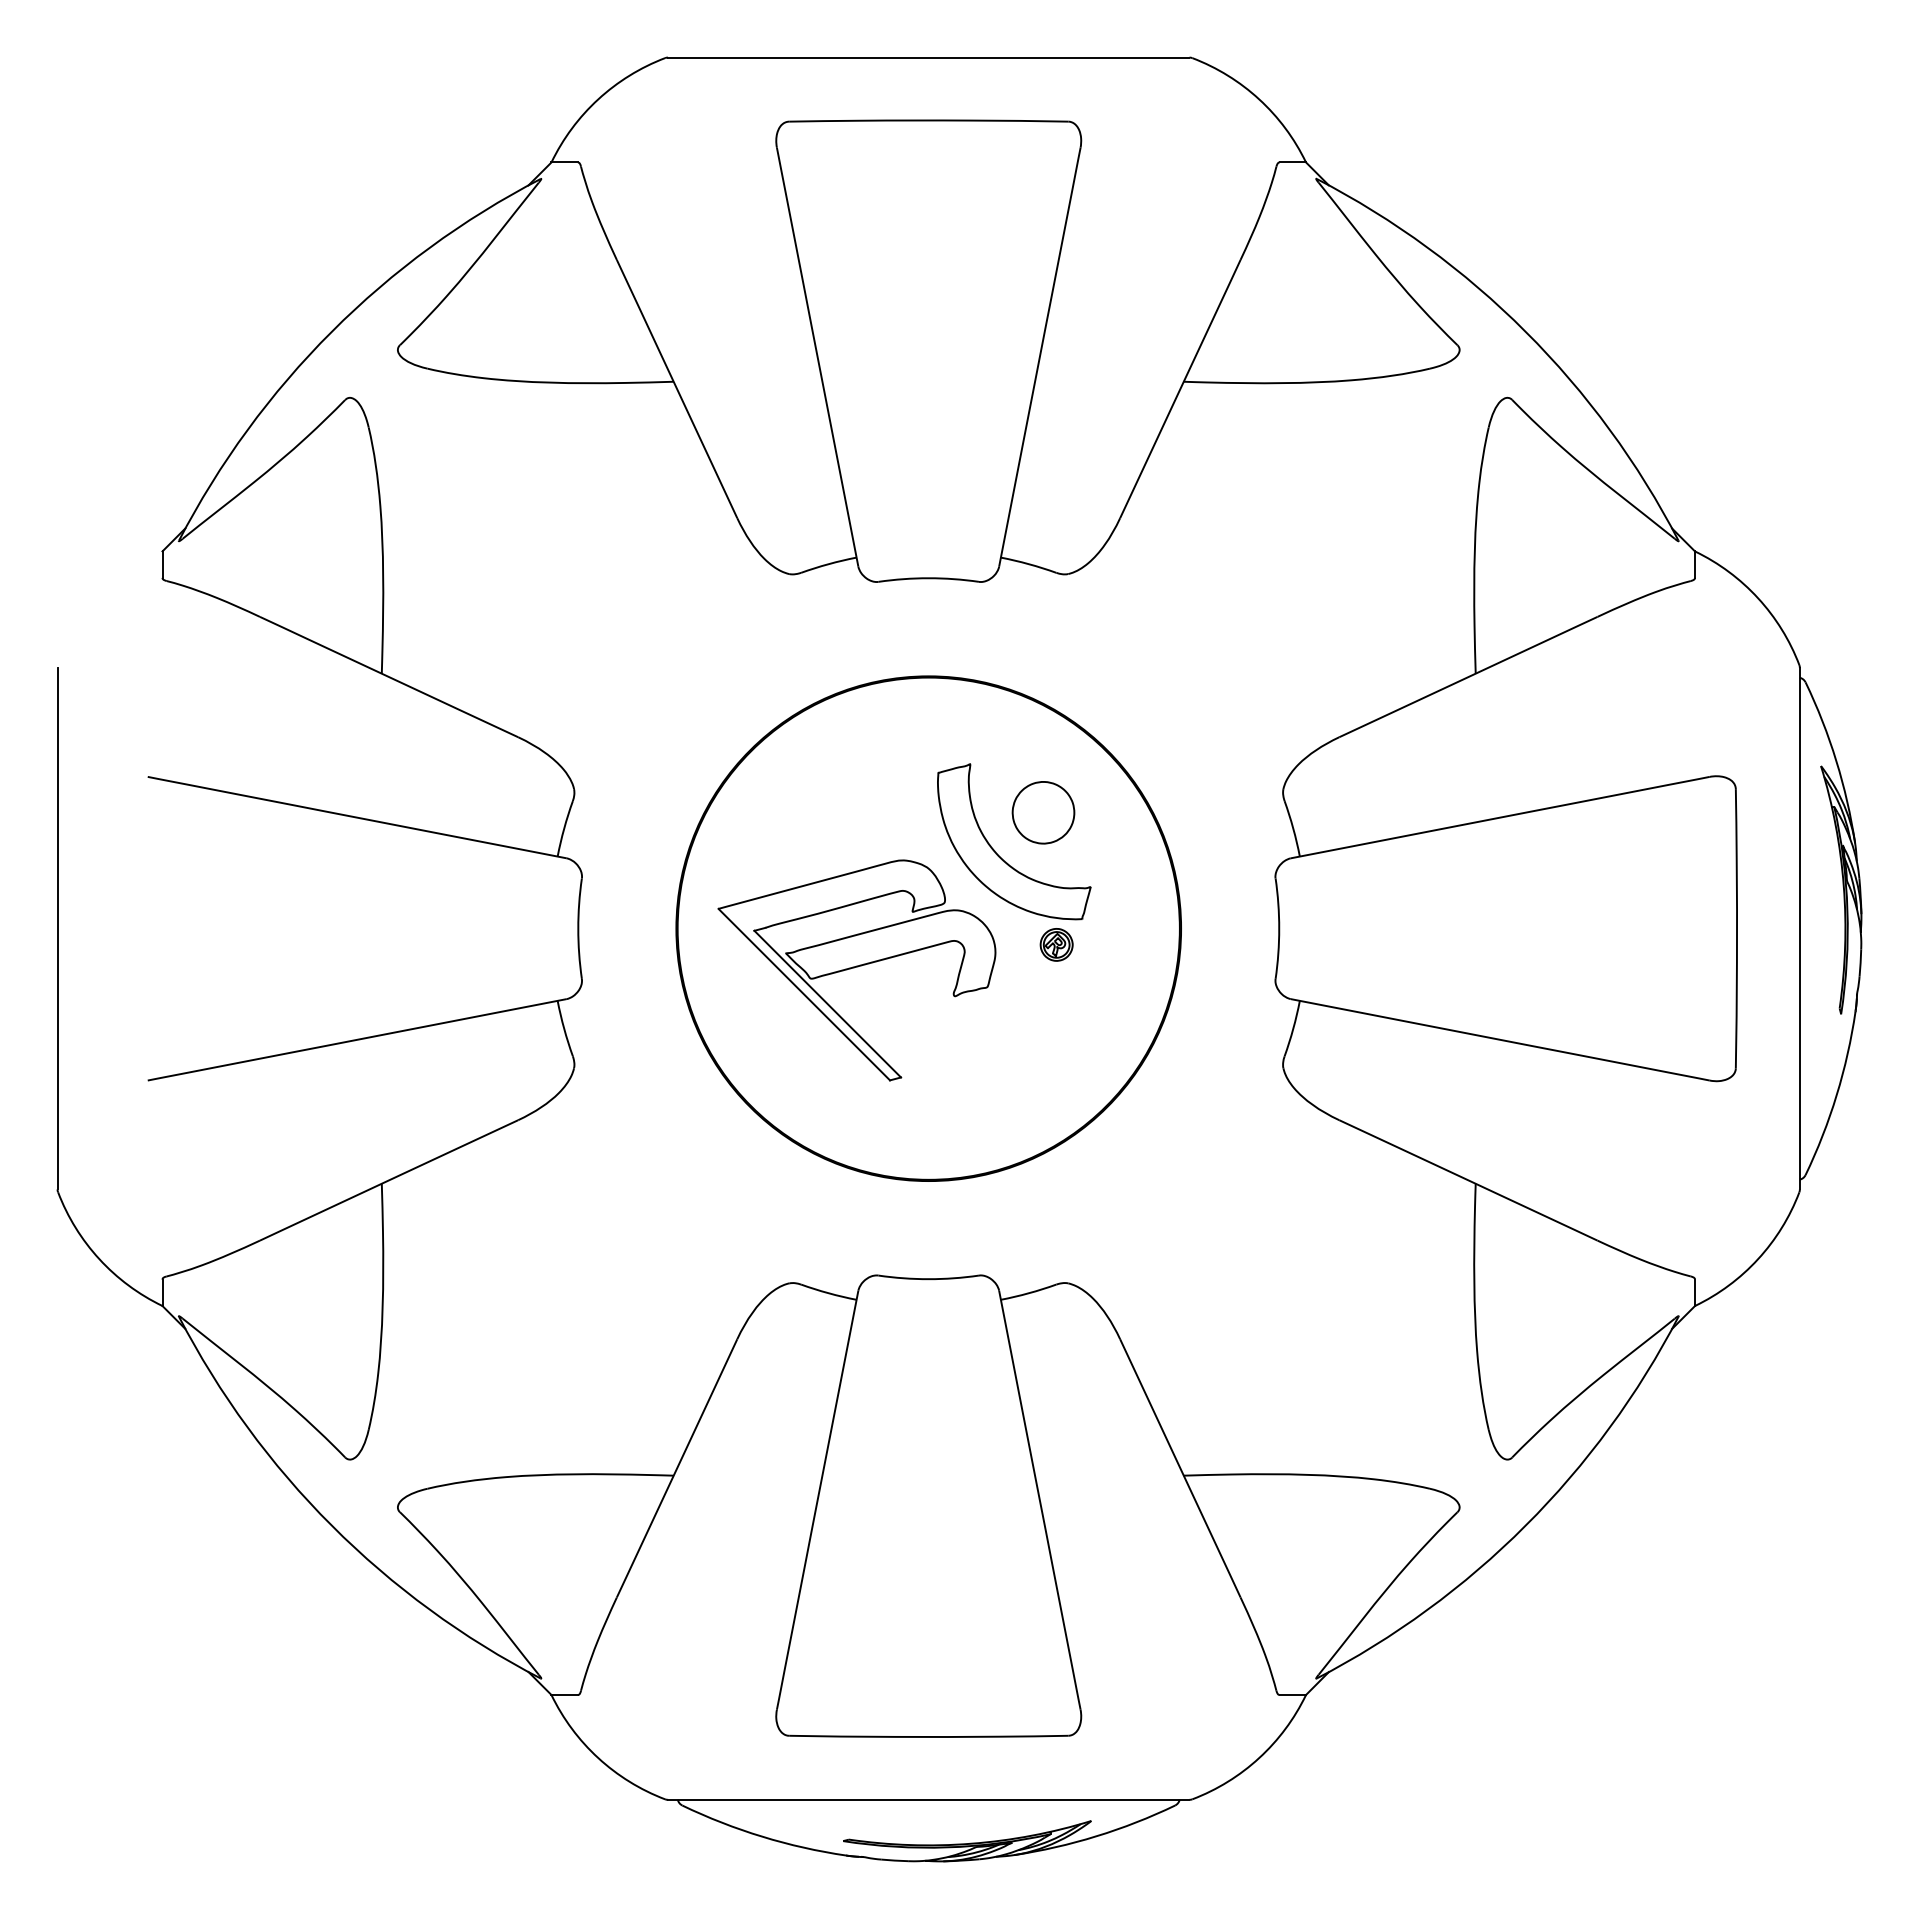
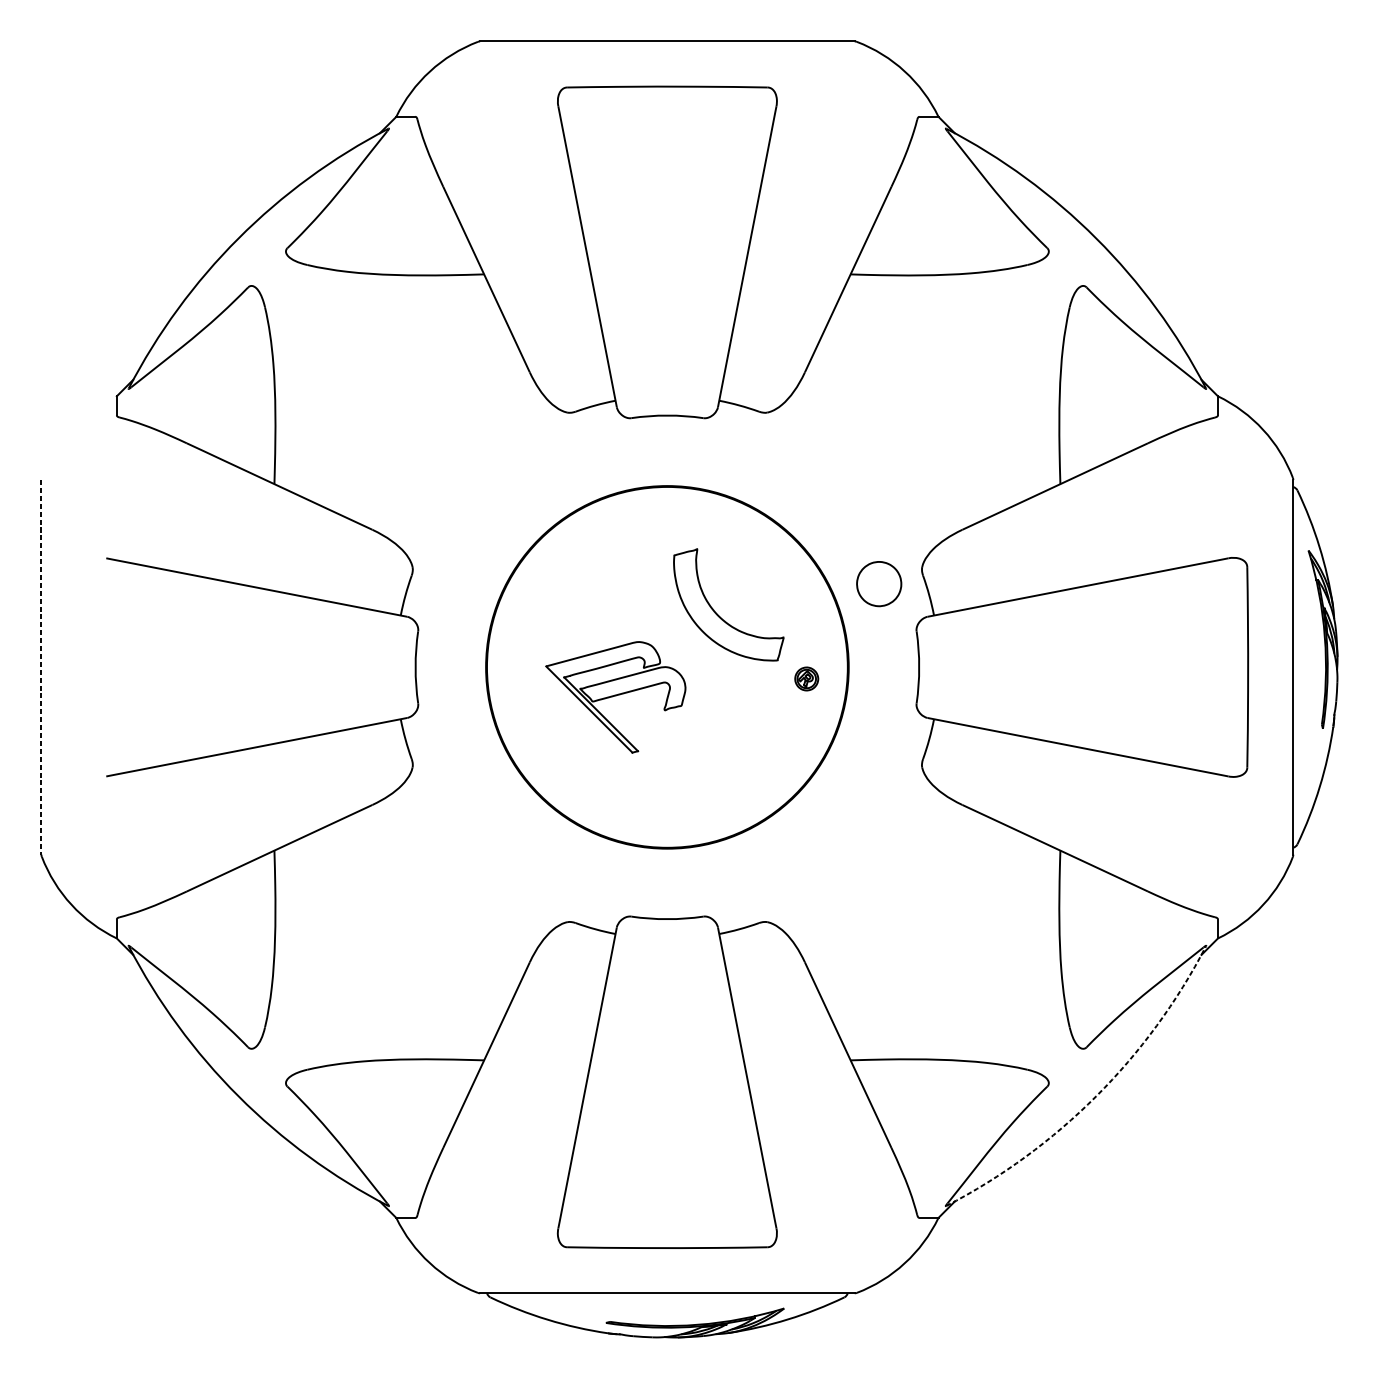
part: (1043, 812) -> (879, 583), moved
line: (57, 928) -> (41, 667), solid -> dashed
part: (1056, 944) -> (806, 678), moved
part: (856, 970) -> (615, 697), size x0.7
arc: (1525, 1525) -> (1096, 1096), solid -> dashed

